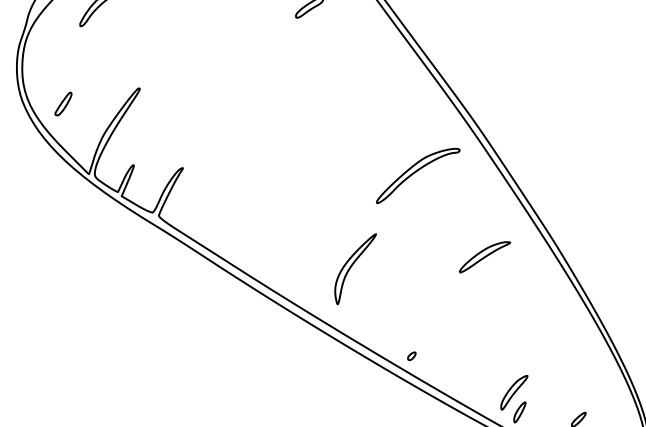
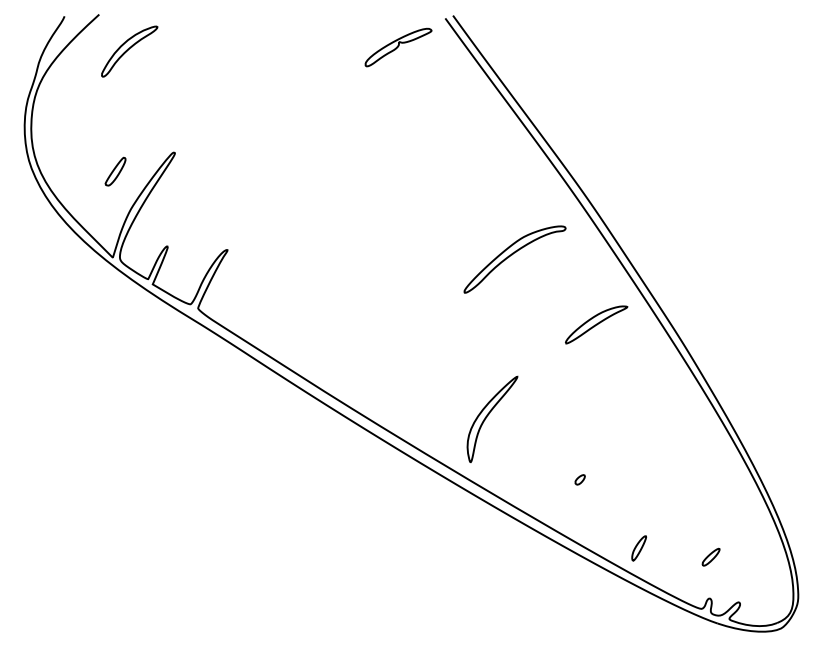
part: (63, 103) -> (115, 171), moved
part: (484, 256) -> (596, 324), moved
part: (355, 268) -> (492, 418), moved
part: (411, 355) -> (579, 479), moved
part: (514, 392) -> (632, 523), removed

